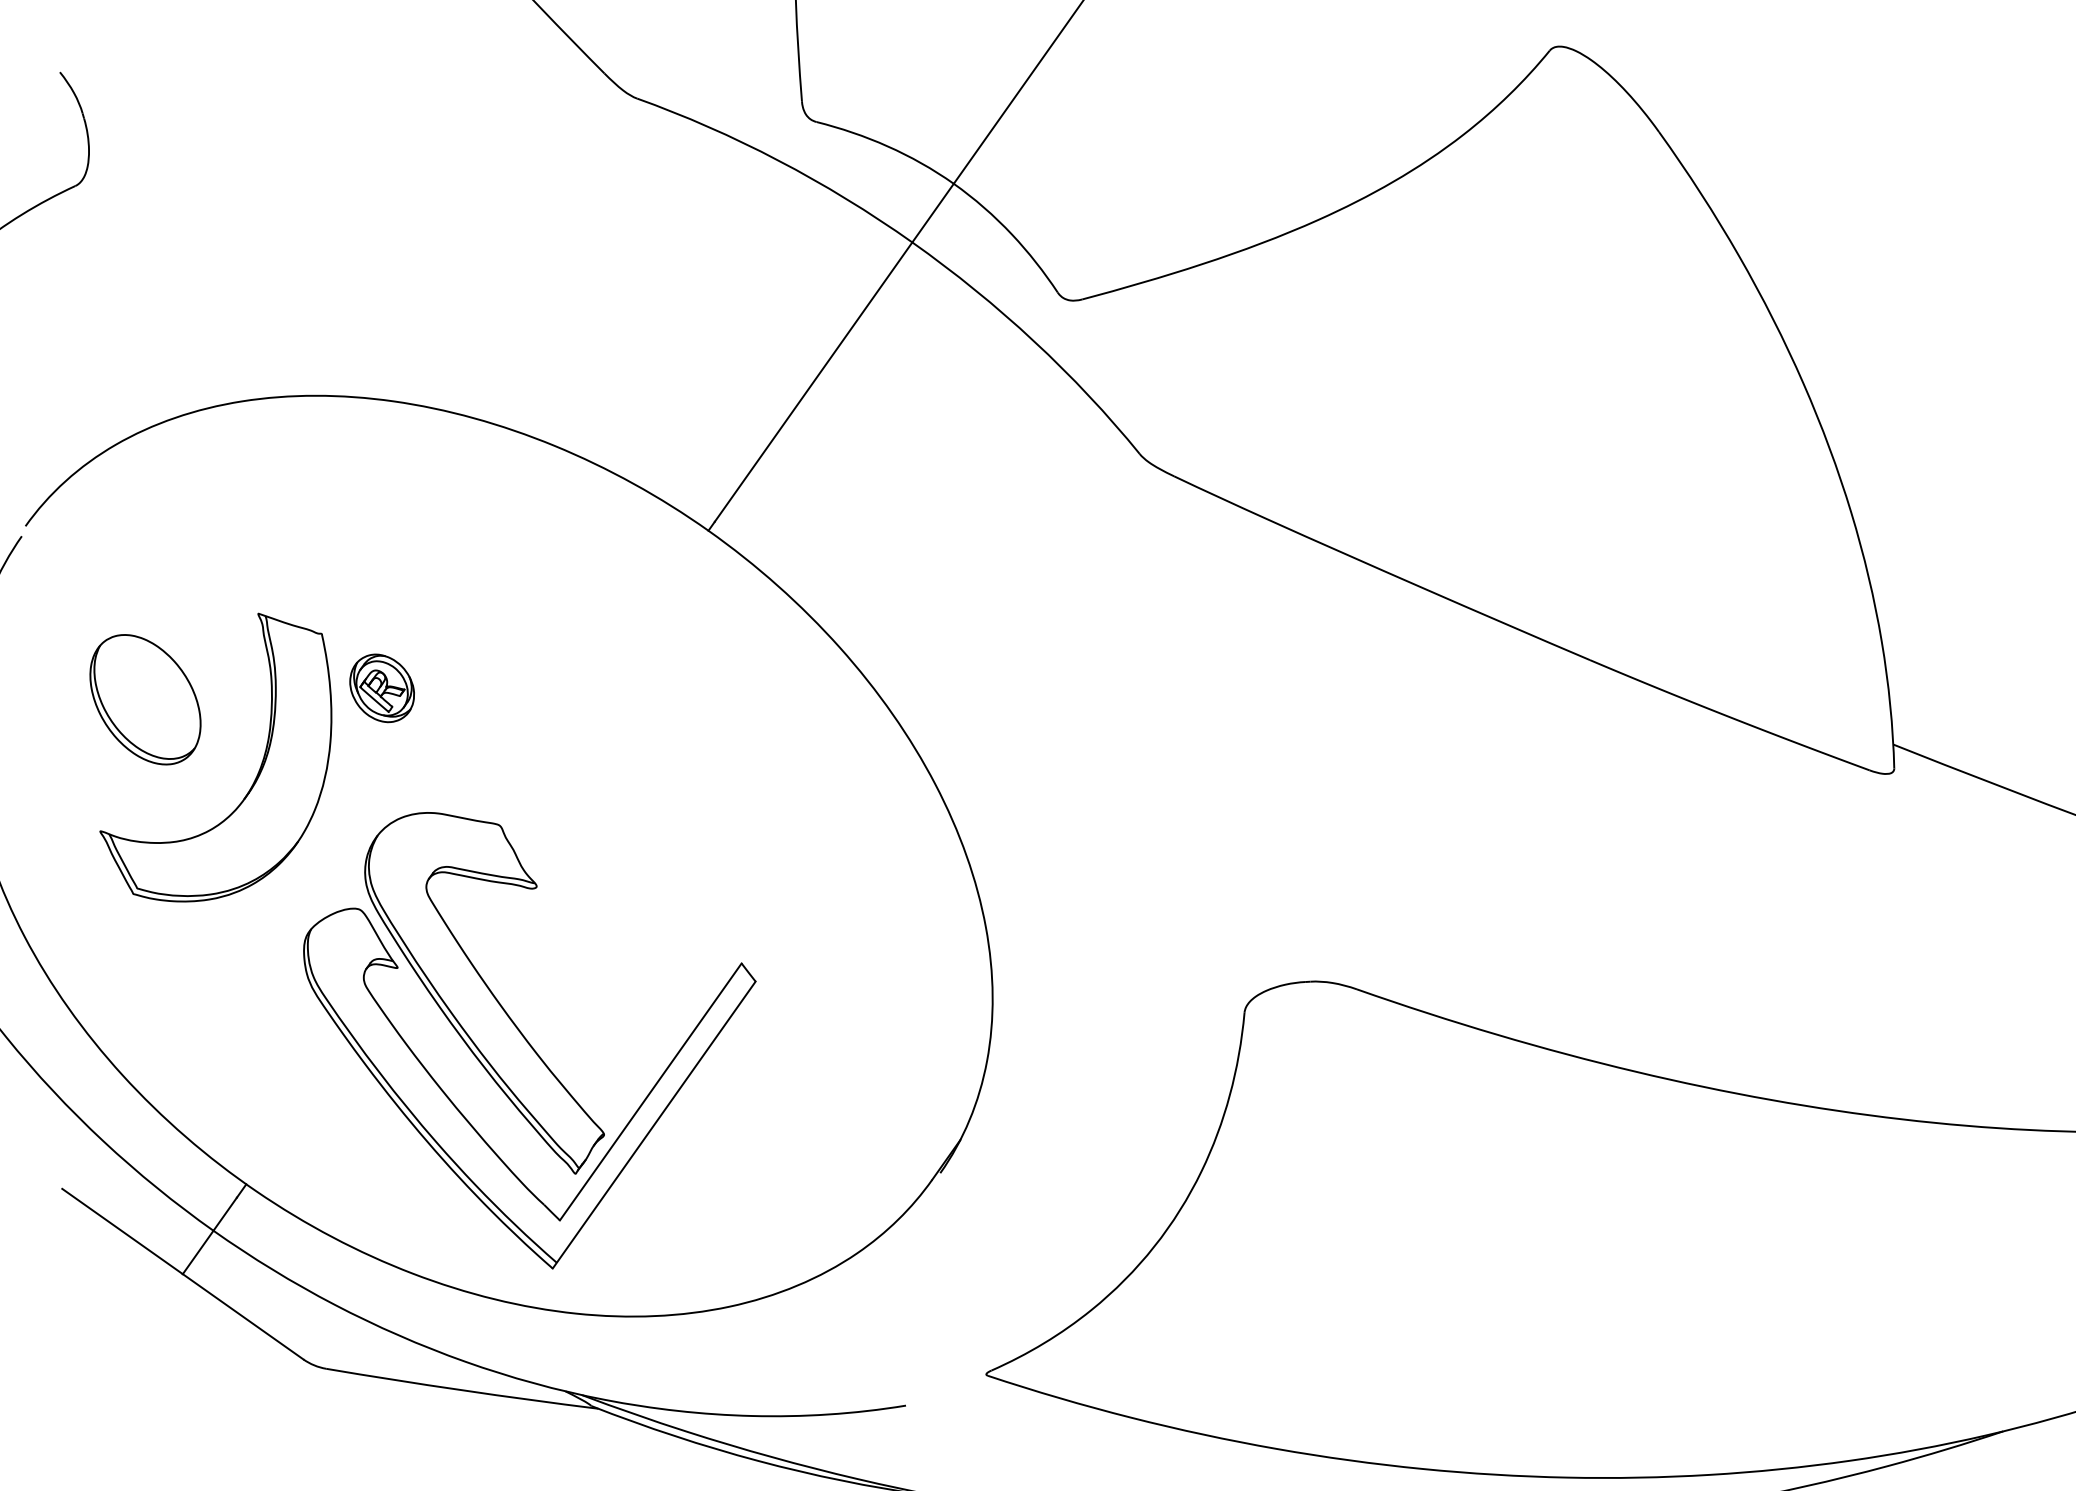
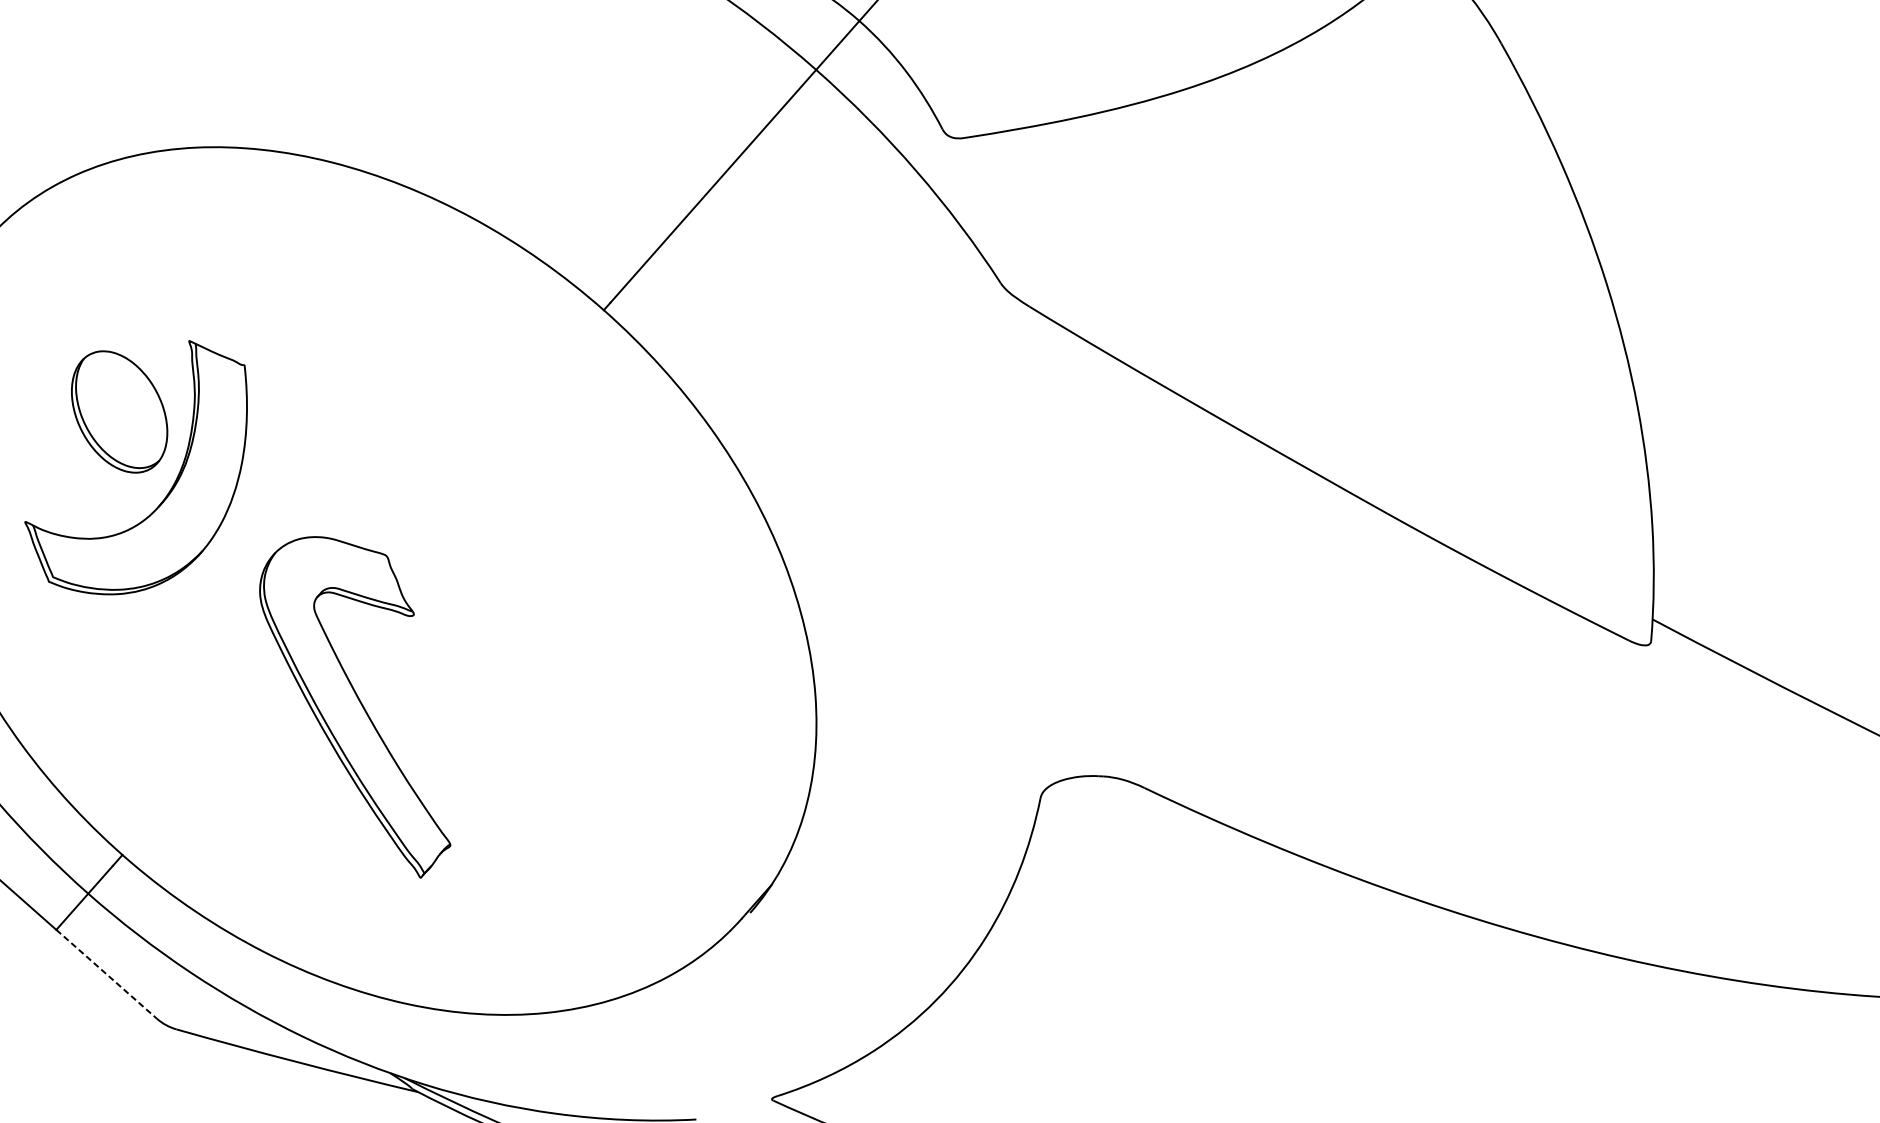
part: (381, 688) -> (293, 420), removed
part: (145, 699) -> (119, 411), moved
part: (475, 1128) -> (334, 827), removed
line: (243, 1316) -> (106, 974), solid -> dashed

